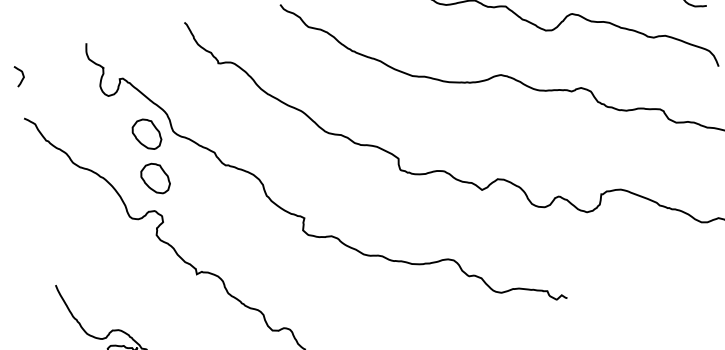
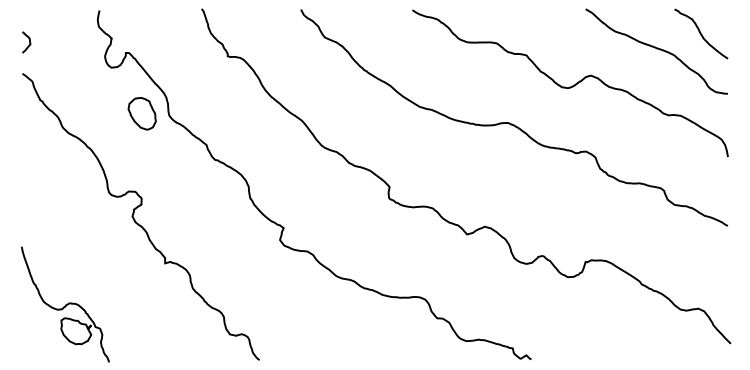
curve: (22, 75) -> (29, 42), moved
part: (154, 178) -> (141, 159), removed

